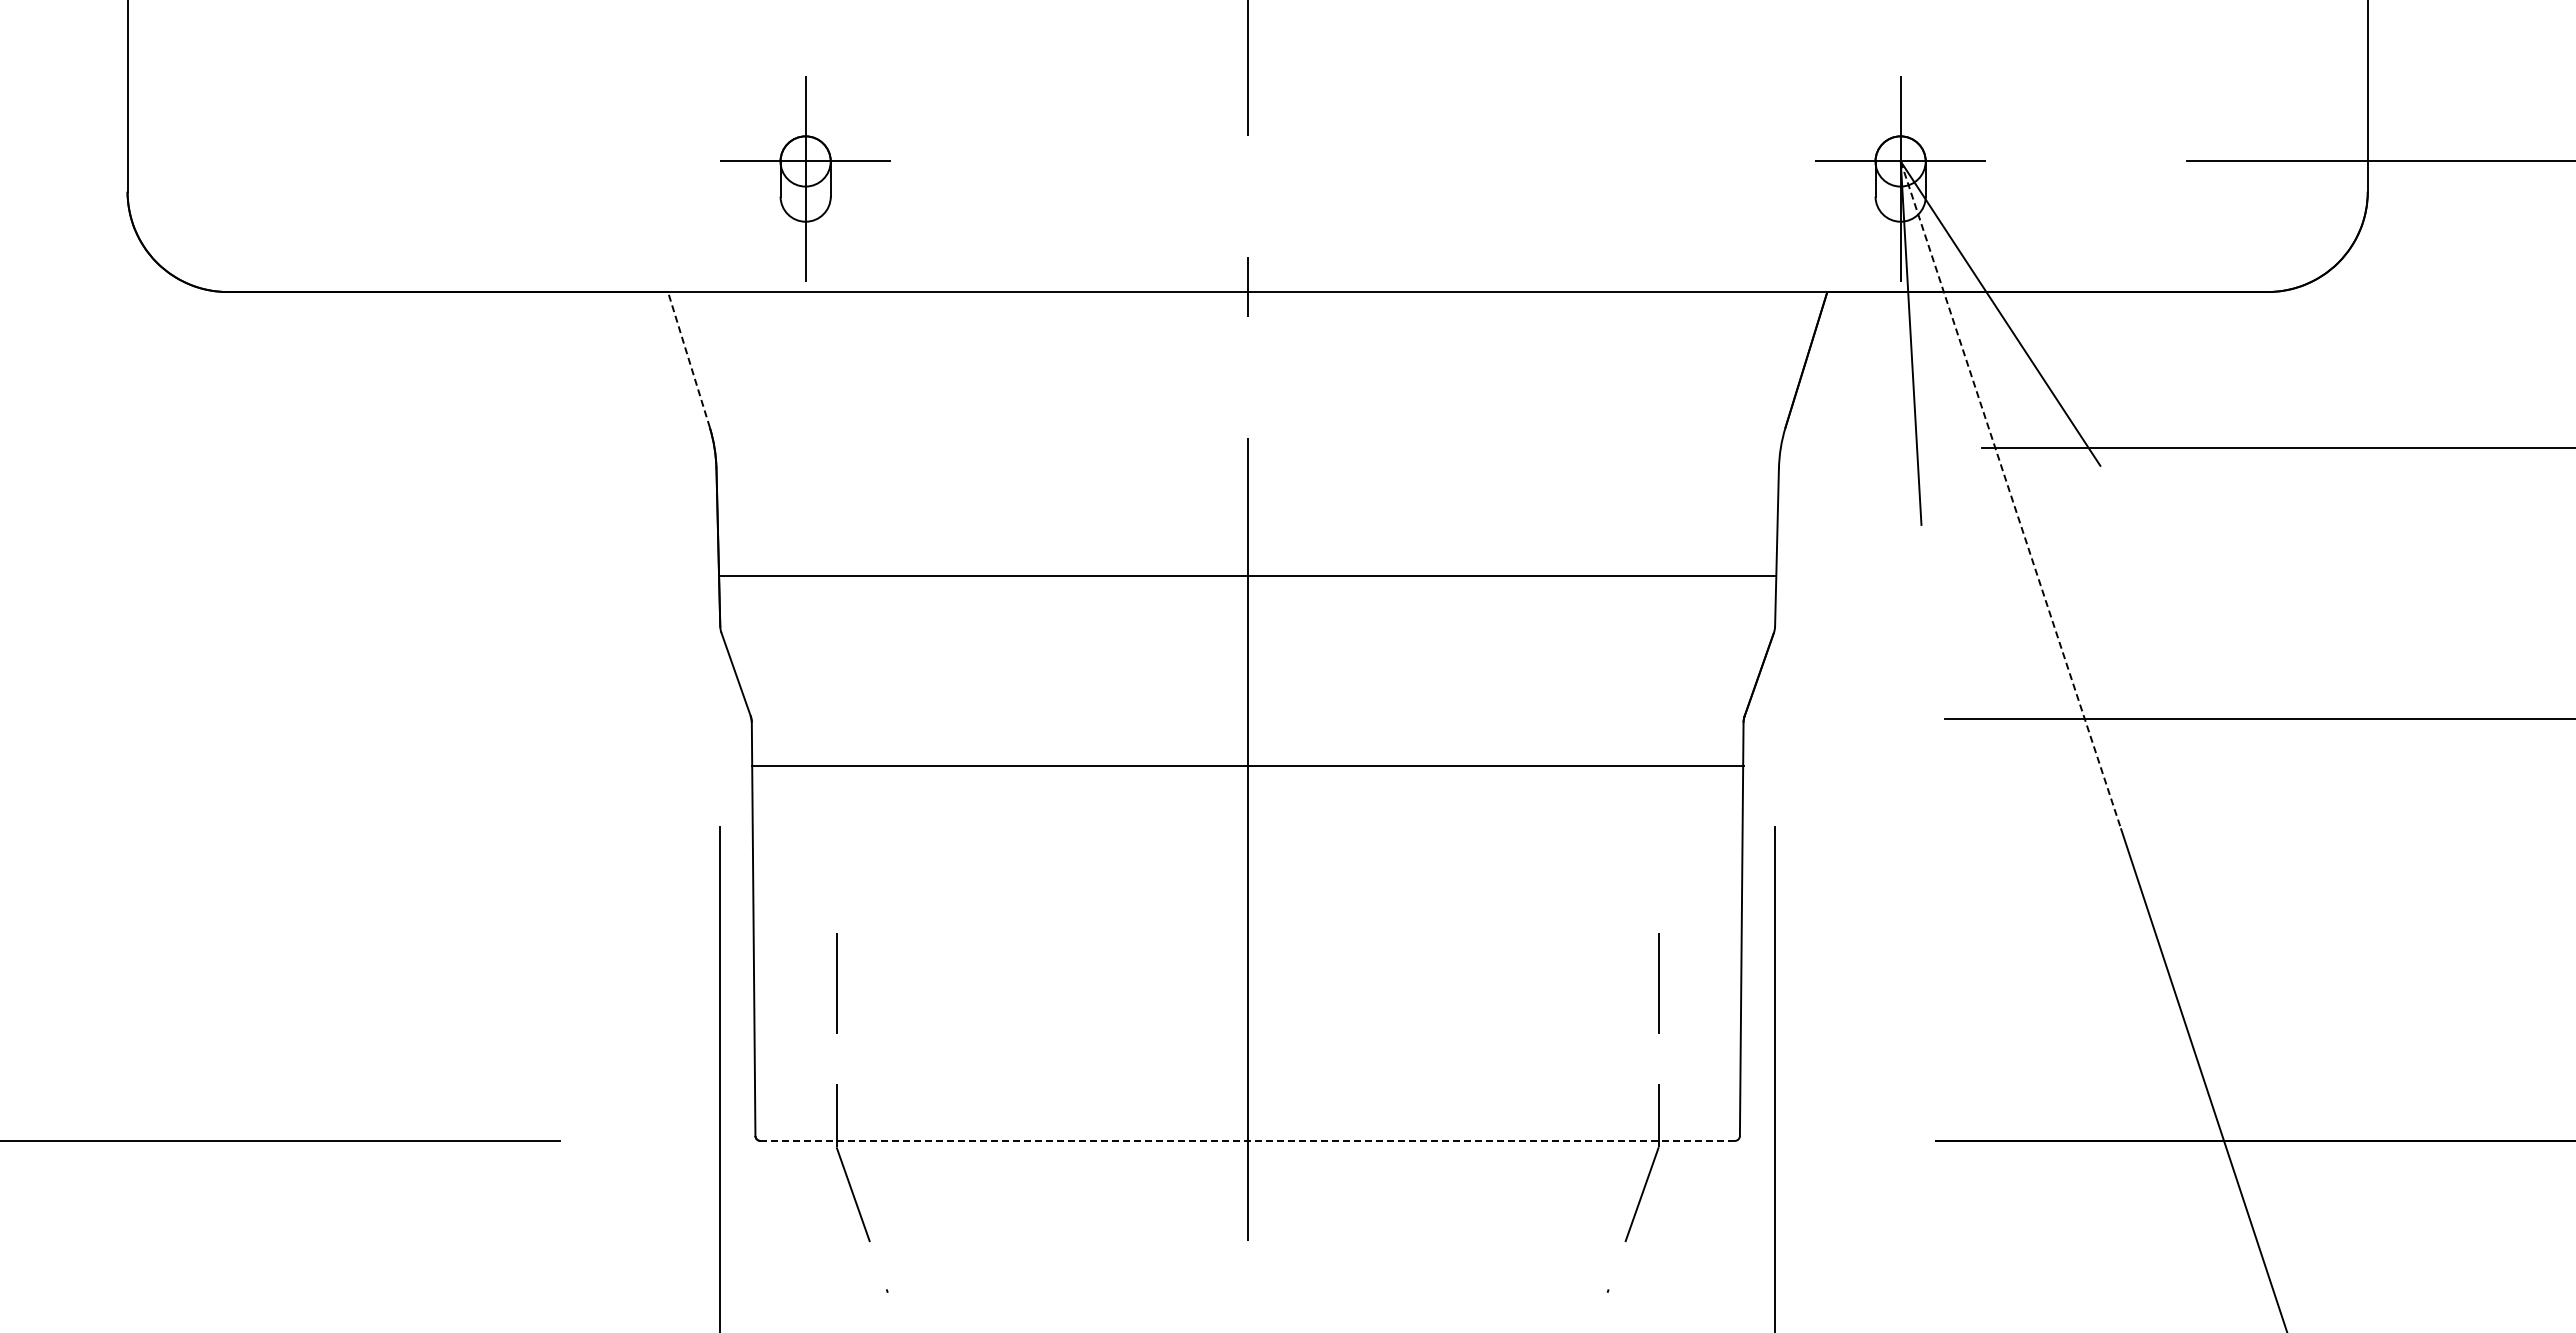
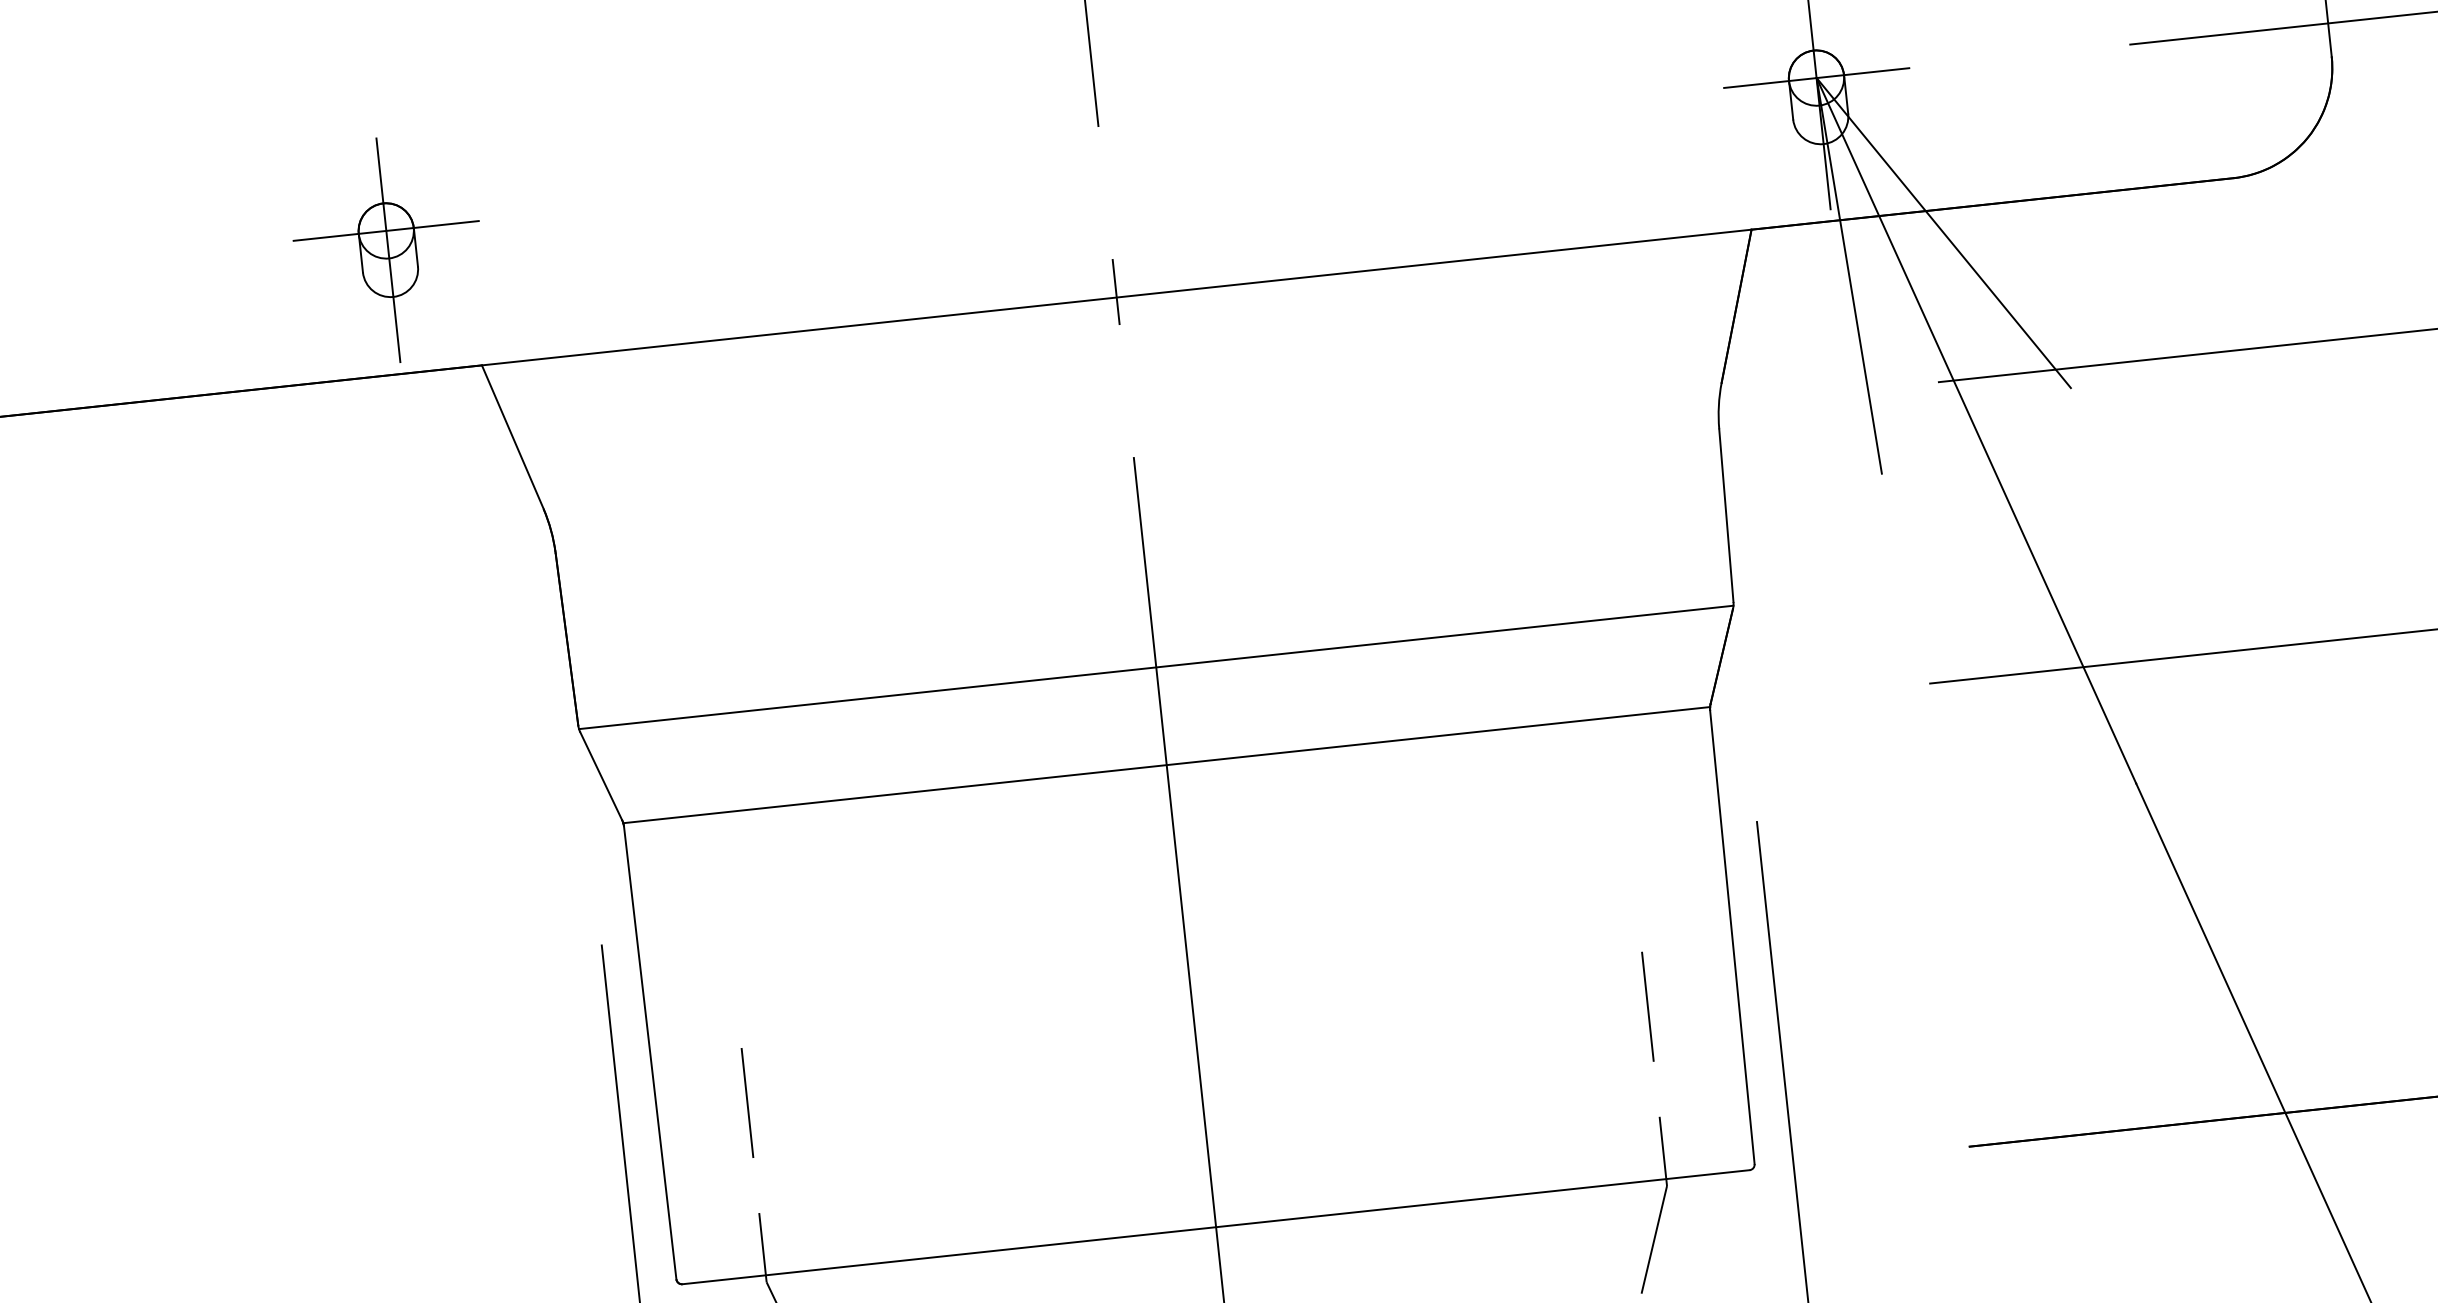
part: (805, 178) -> (388, 249), moved
line: (688, 359) -> (512, 436), dashed -> solid
line: (2010, 495) -> (1975, 431), dashed -> solid
line: (1247, 575) -> (1156, 667), moved
line: (1247, 766) -> (1166, 765), moved
line: (1247, 1140) -> (1215, 1226), dashed -> solid

